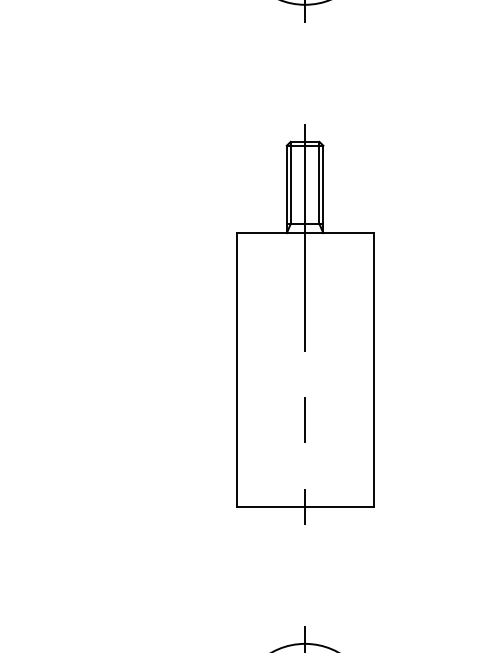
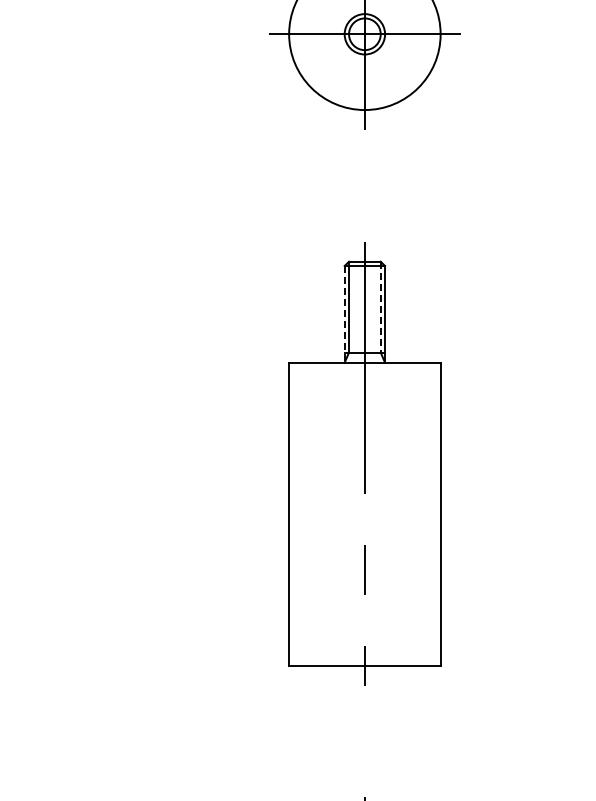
line: (319, 183) -> (380, 307), solid -> dashed
line: (286, 189) -> (344, 314), solid -> dashed

